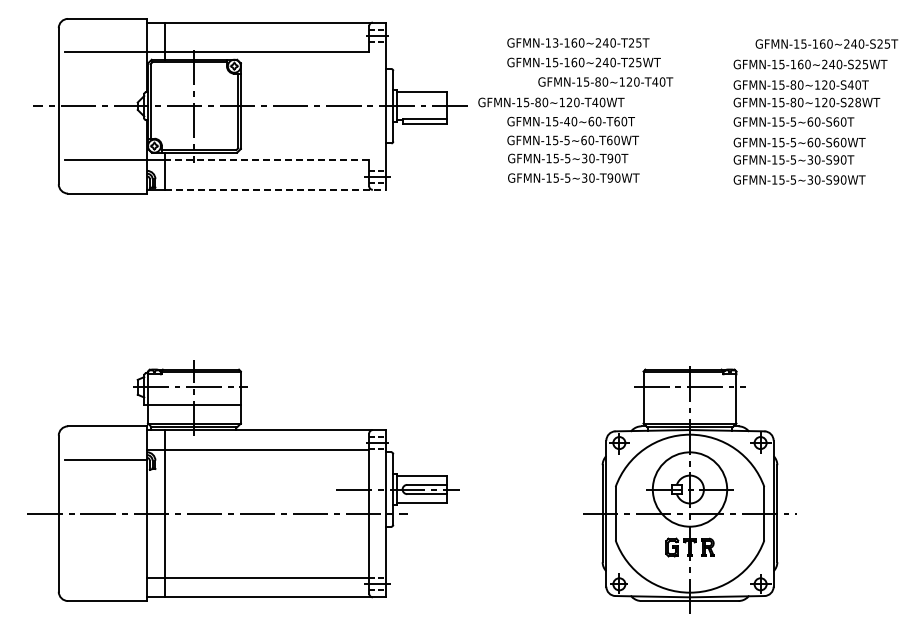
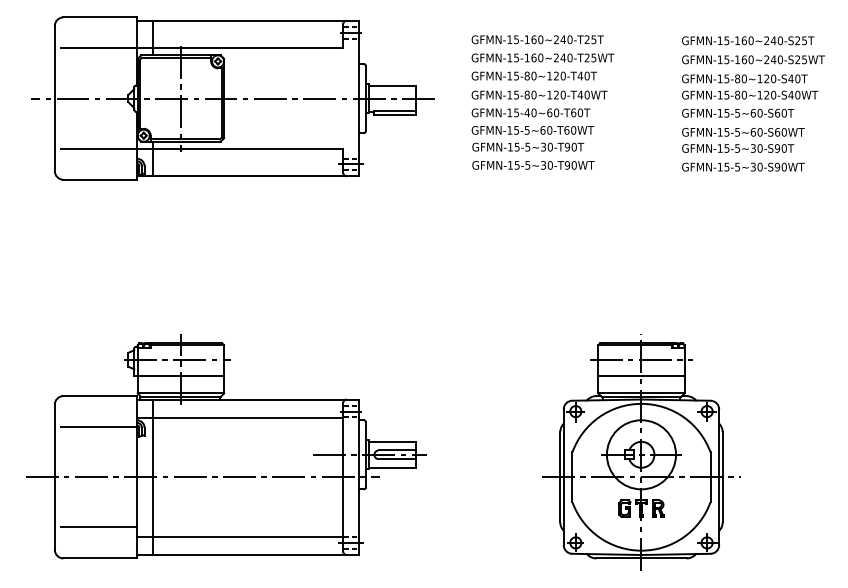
text: (555, 42) -> (516, 39), GFMN-13-160~240-T25T -> GFMN-15-160~240-T25T
text: (826, 43) -> (747, 40), moved
text: (605, 81) -> (534, 75), moved
text: (551, 102) -> (539, 95), moved
text: (854, 102) -> (794, 95), GFMN-15-80~120-S28WT -> GFMN-15-80~120-S40WT
line: (266, 160) -> (247, 149), dashed -> solid
line: (275, 189) -> (256, 175), dashed -> solid
line: (689, 404) -> (641, 375), added
line: (106, 567) -> (99, 527), added

